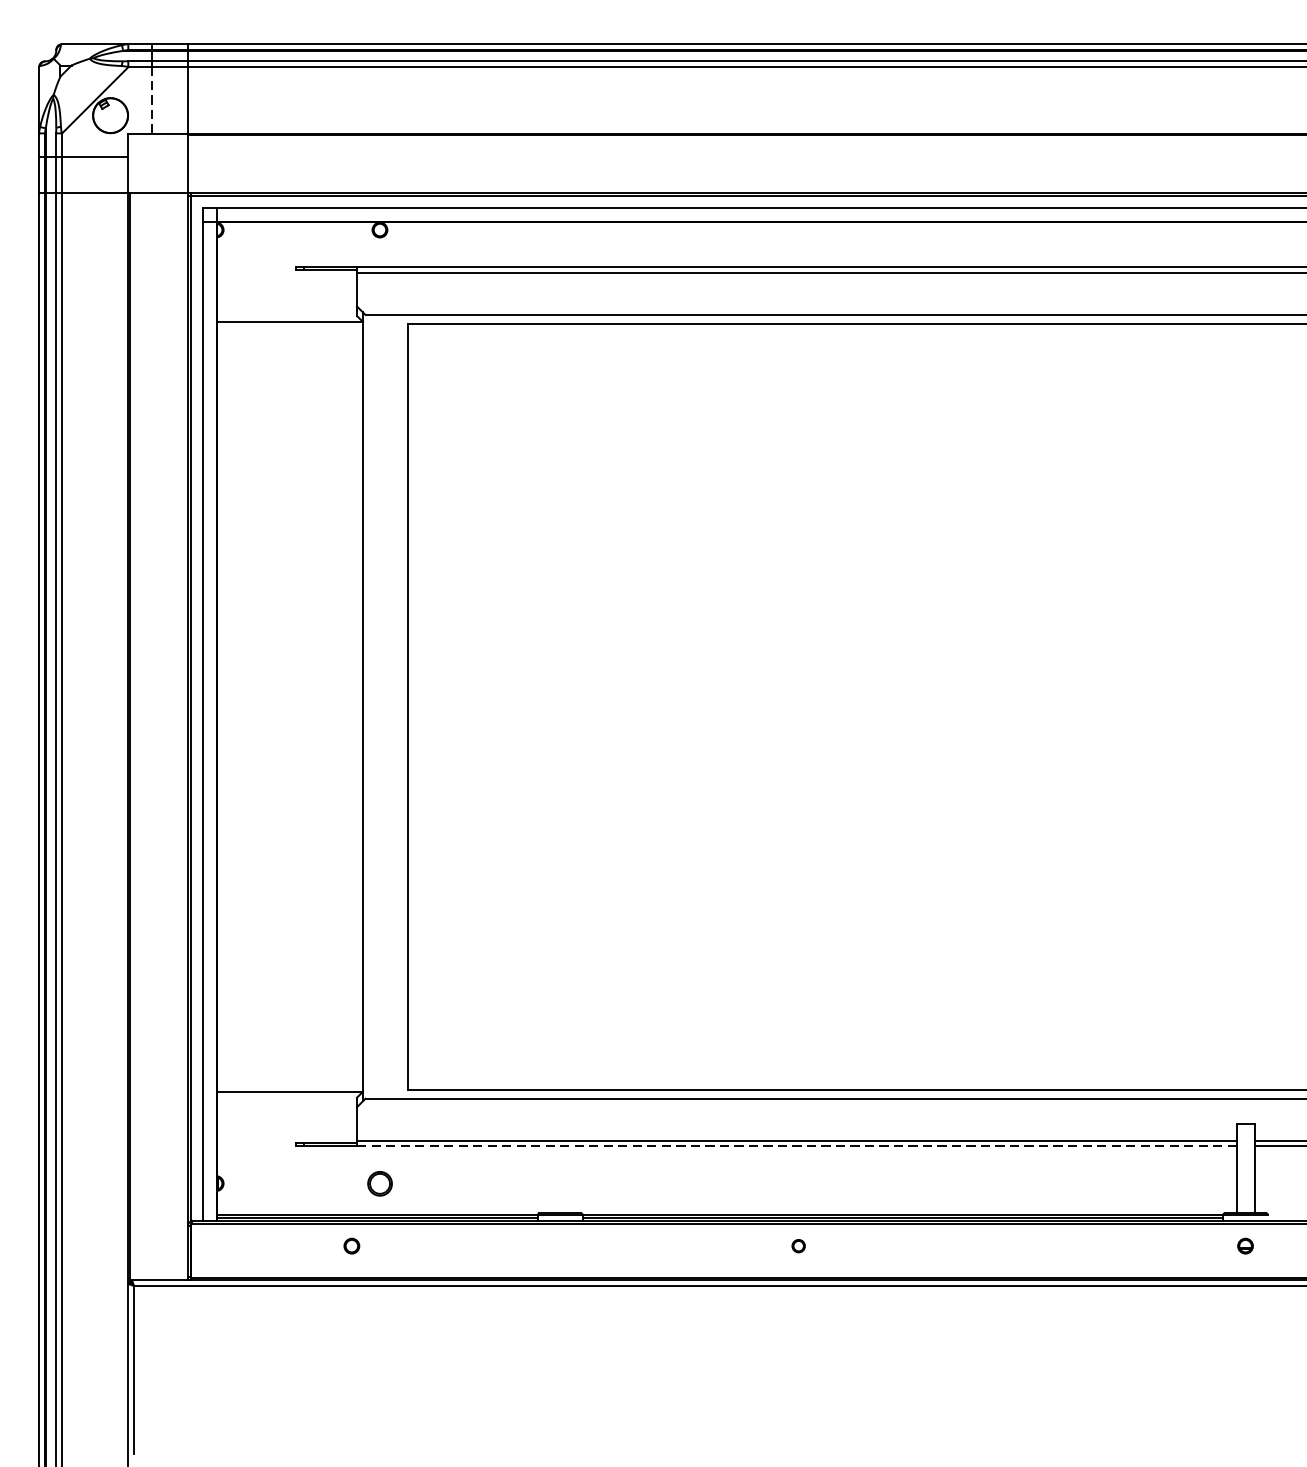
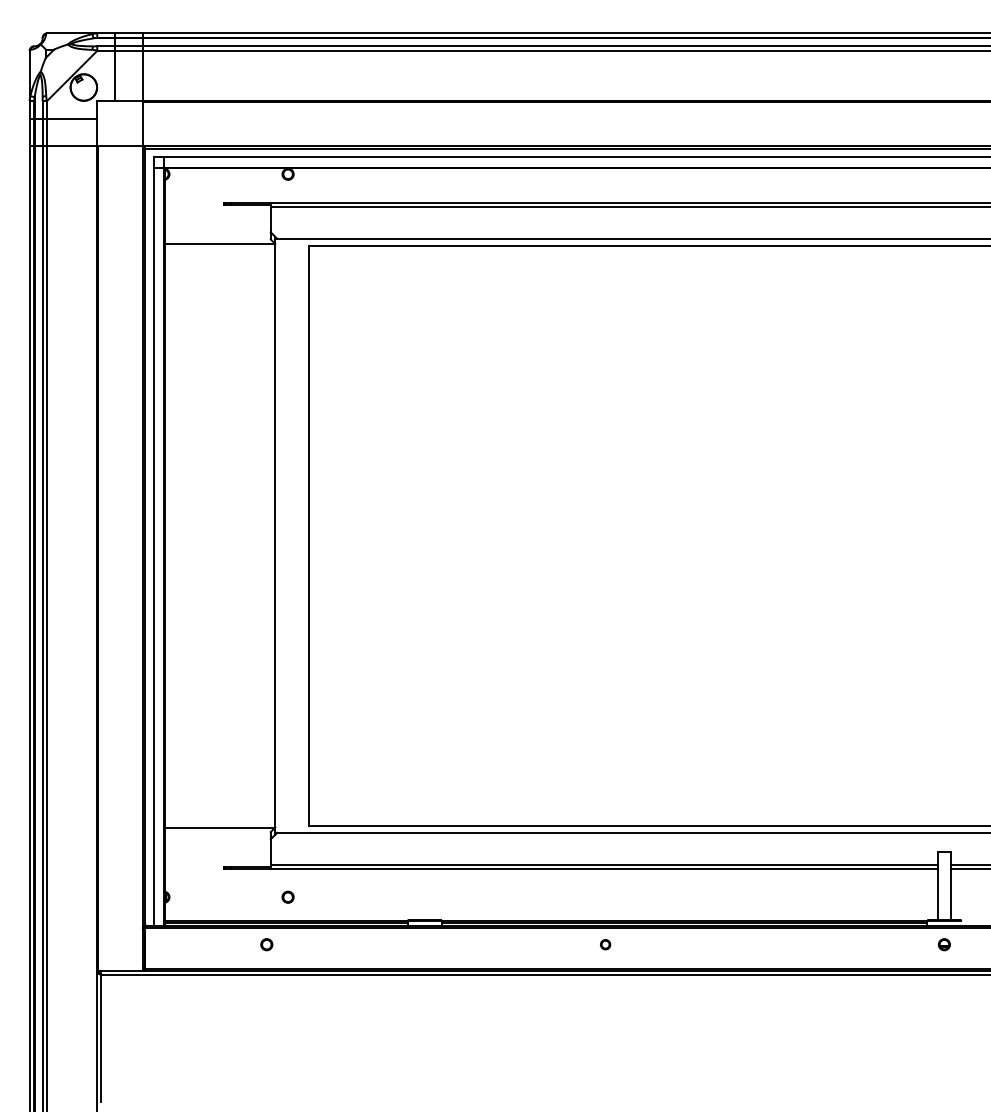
line: (152, 99) -> (115, 75), dashed -> solid
line: (797, 1146) -> (604, 869), dashed -> solid
circle: (379, 1182) -> (287, 896), size x0.62

